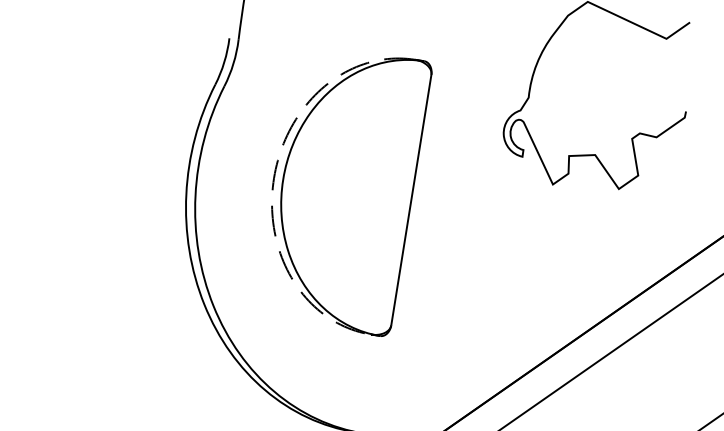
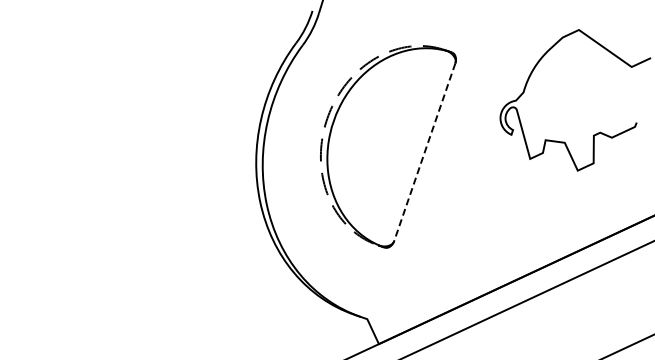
line: (411, 200) -> (424, 152), solid -> dashed

